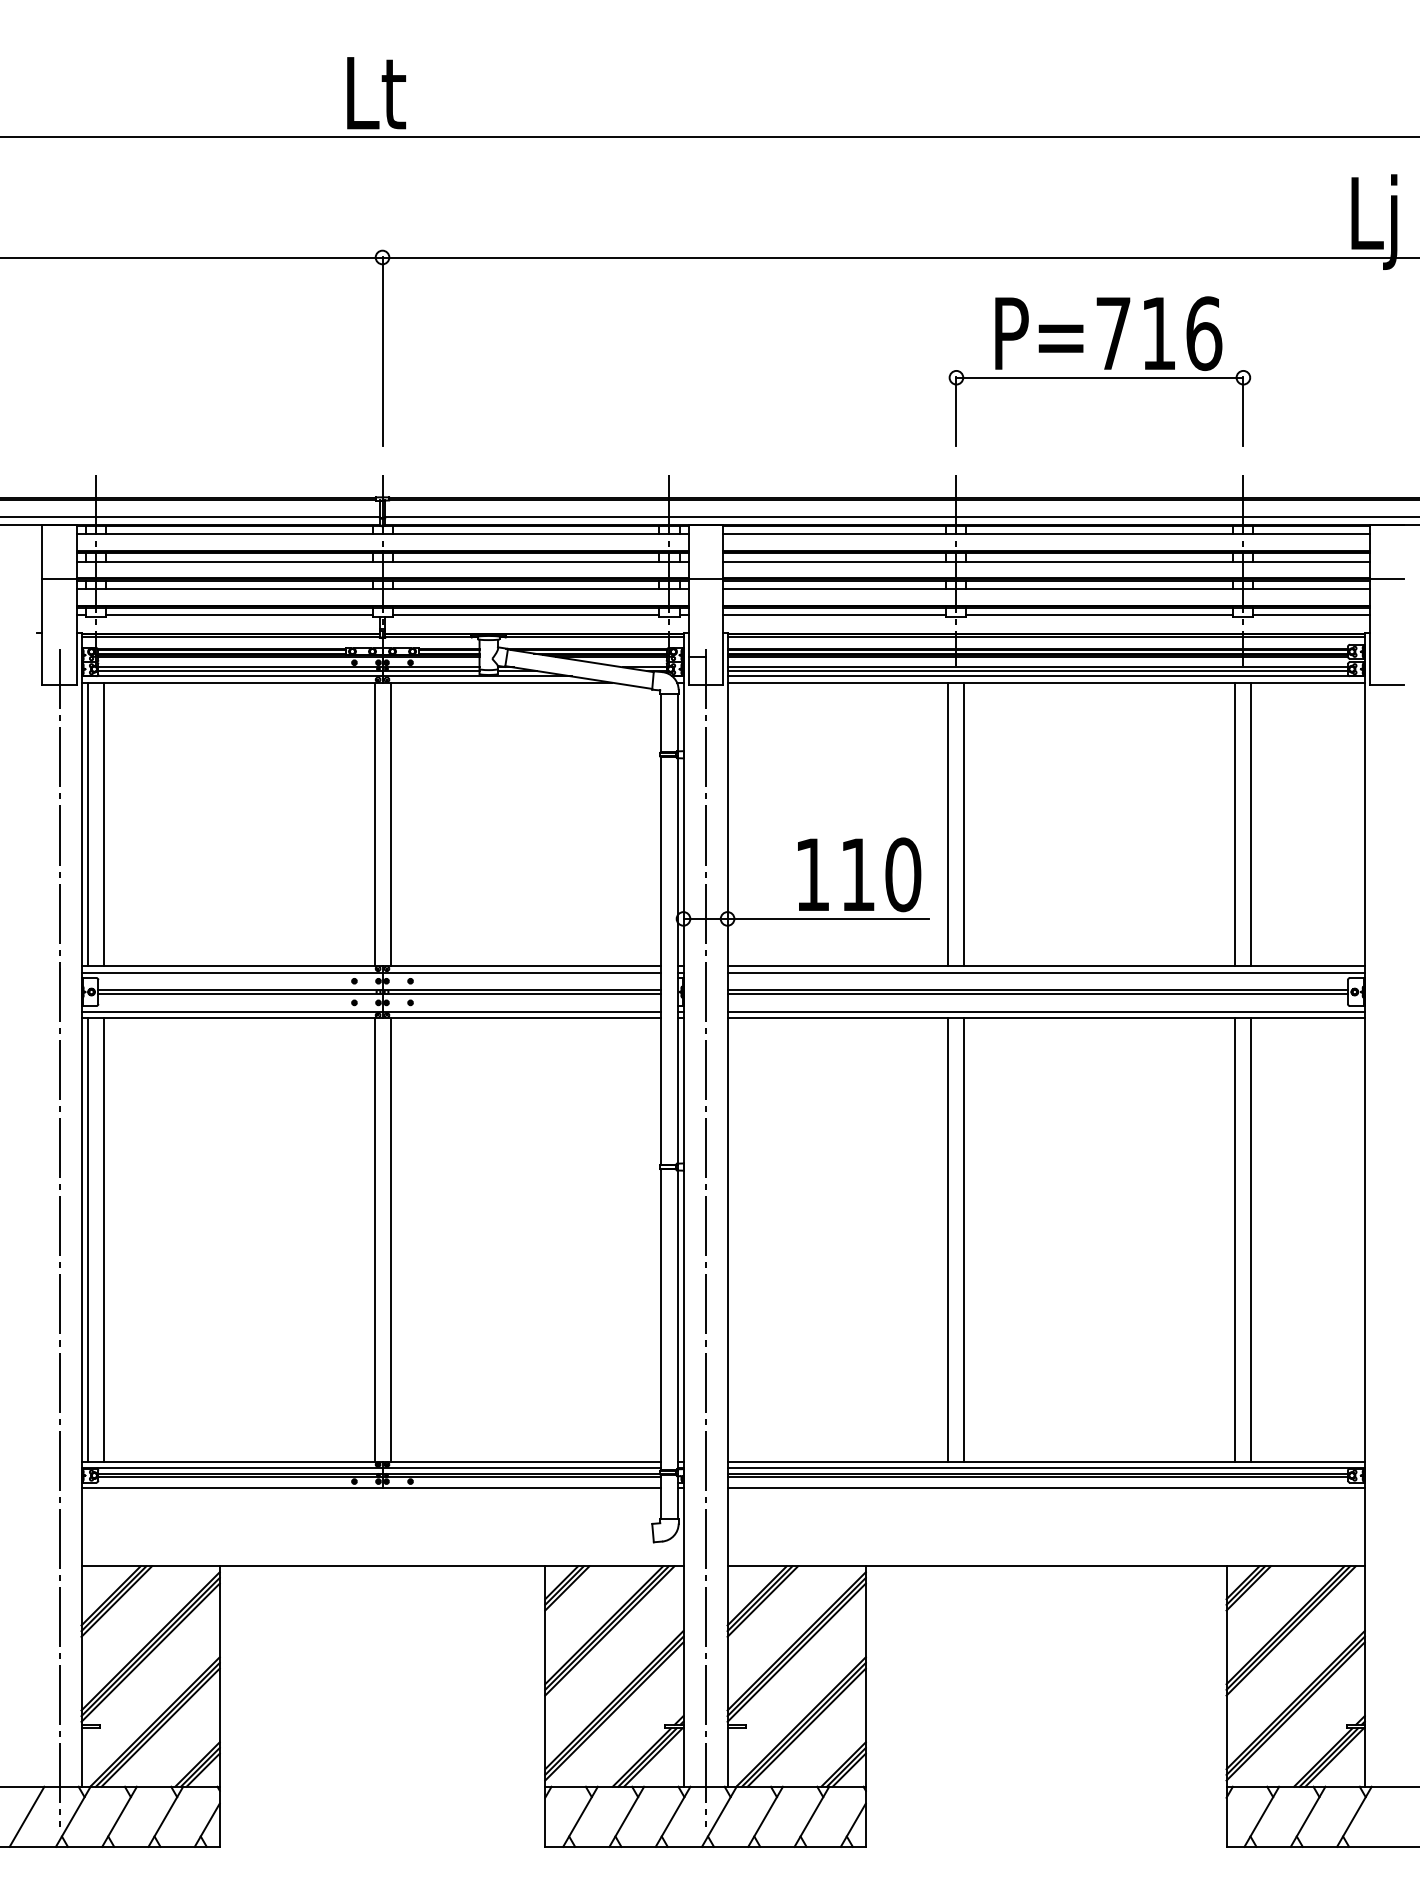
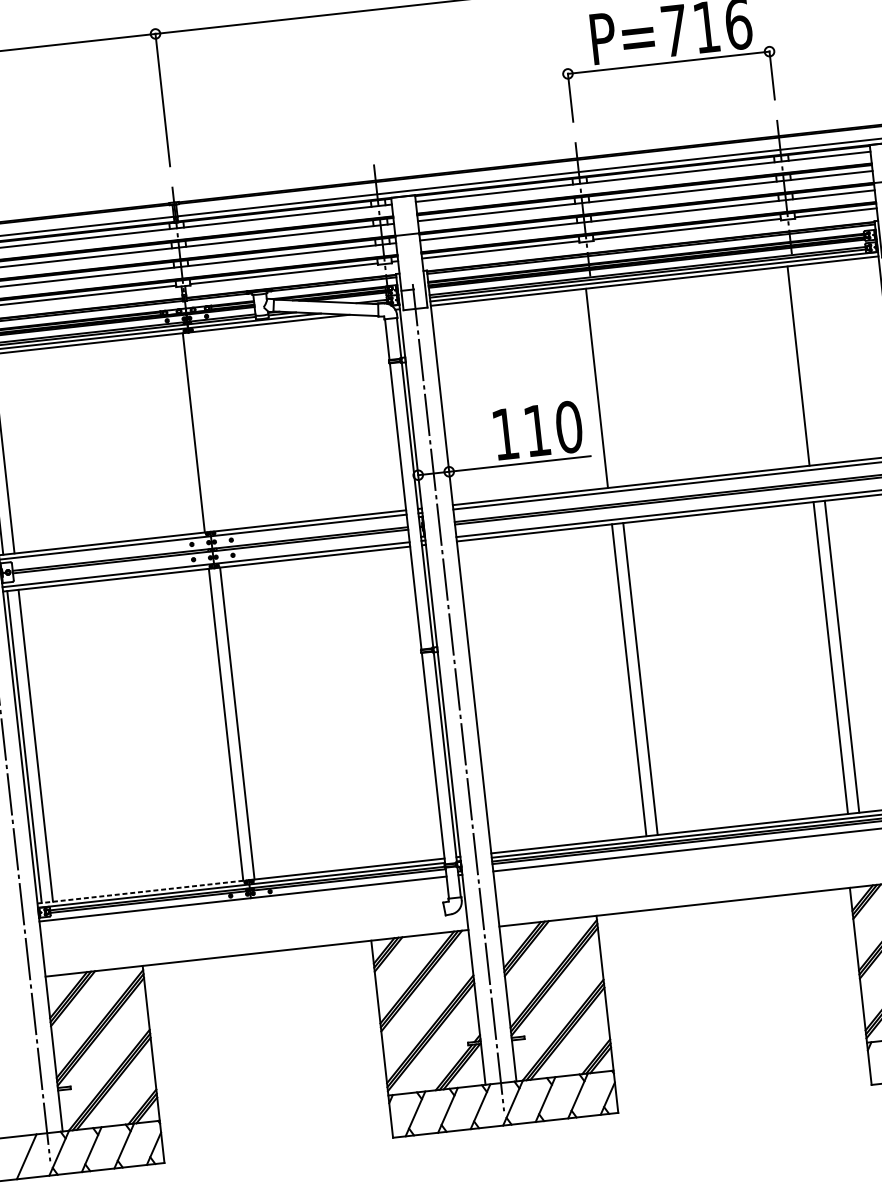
line: (390, 824) -> (205, 431), removed
line: (964, 824) -> (608, 387), removed
line: (1251, 824) -> (809, 364), removed
line: (232, 1462) -> (143, 892), solid -> dashed

